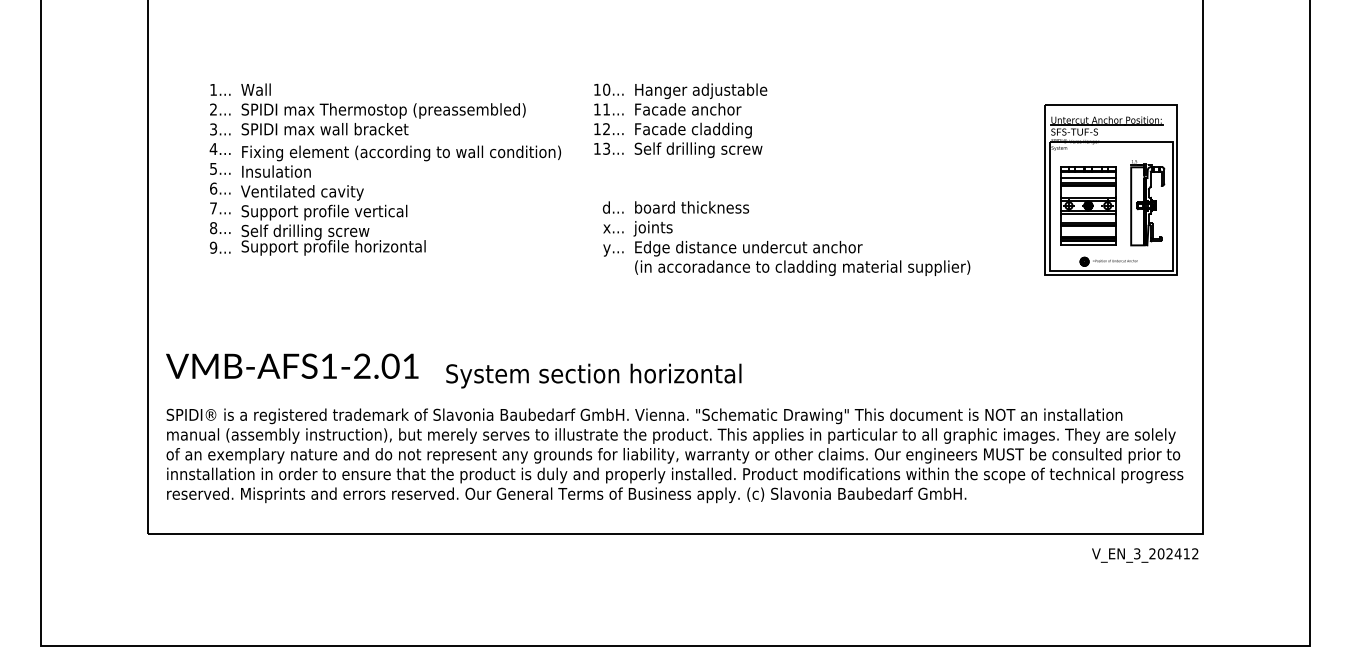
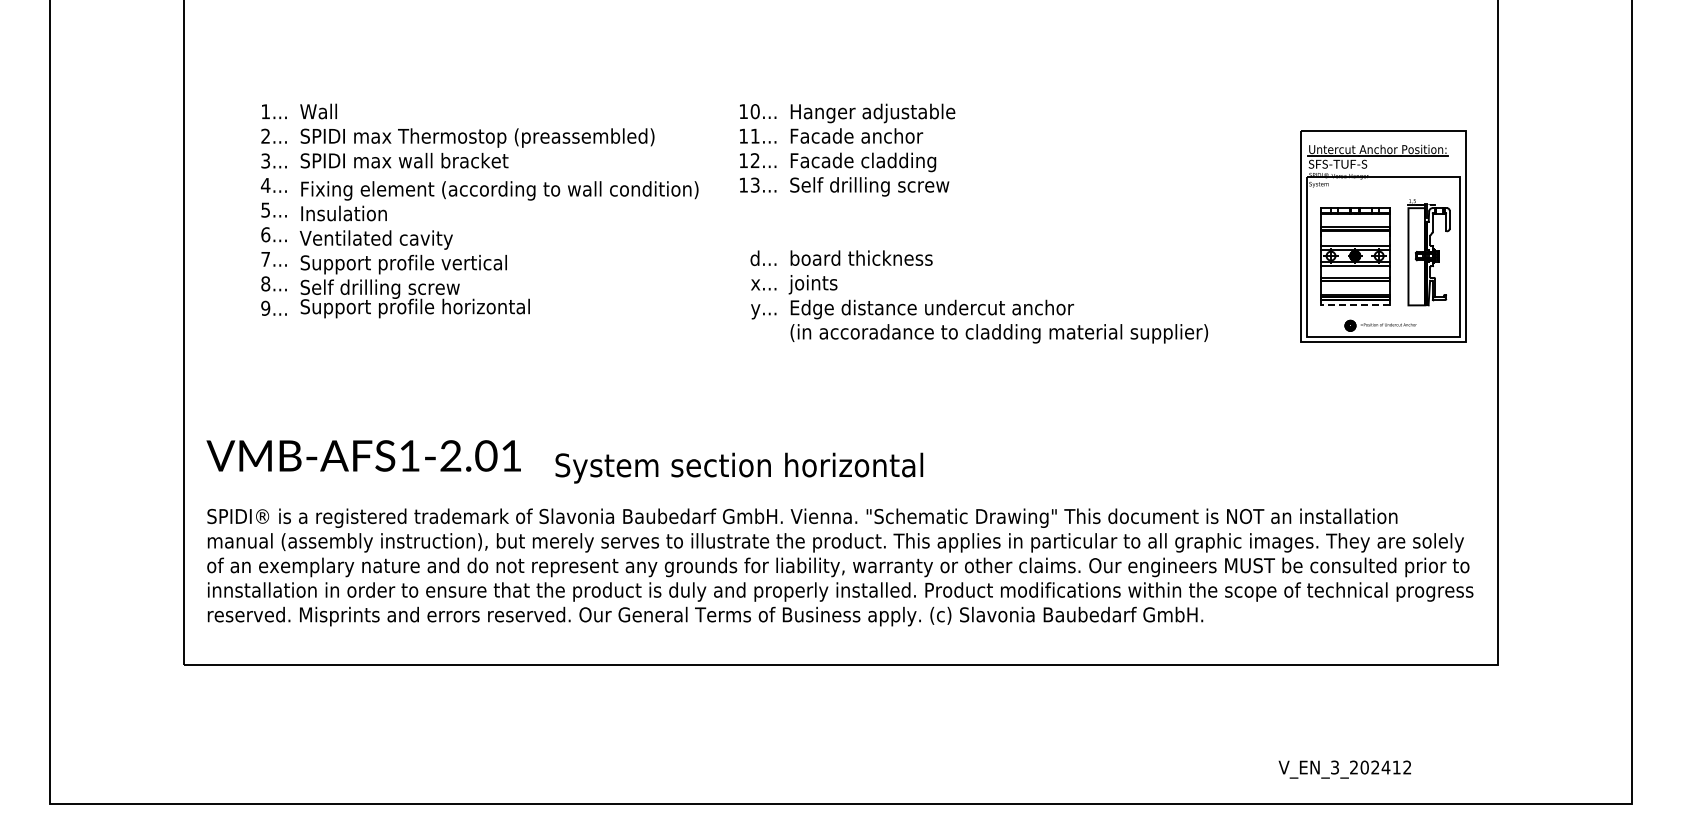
line: (1087, 178) -> (1354, 221), removed
line: (1087, 245) -> (1354, 305), solid -> dashed
text: (1144, 555) -> (1344, 769), moved

